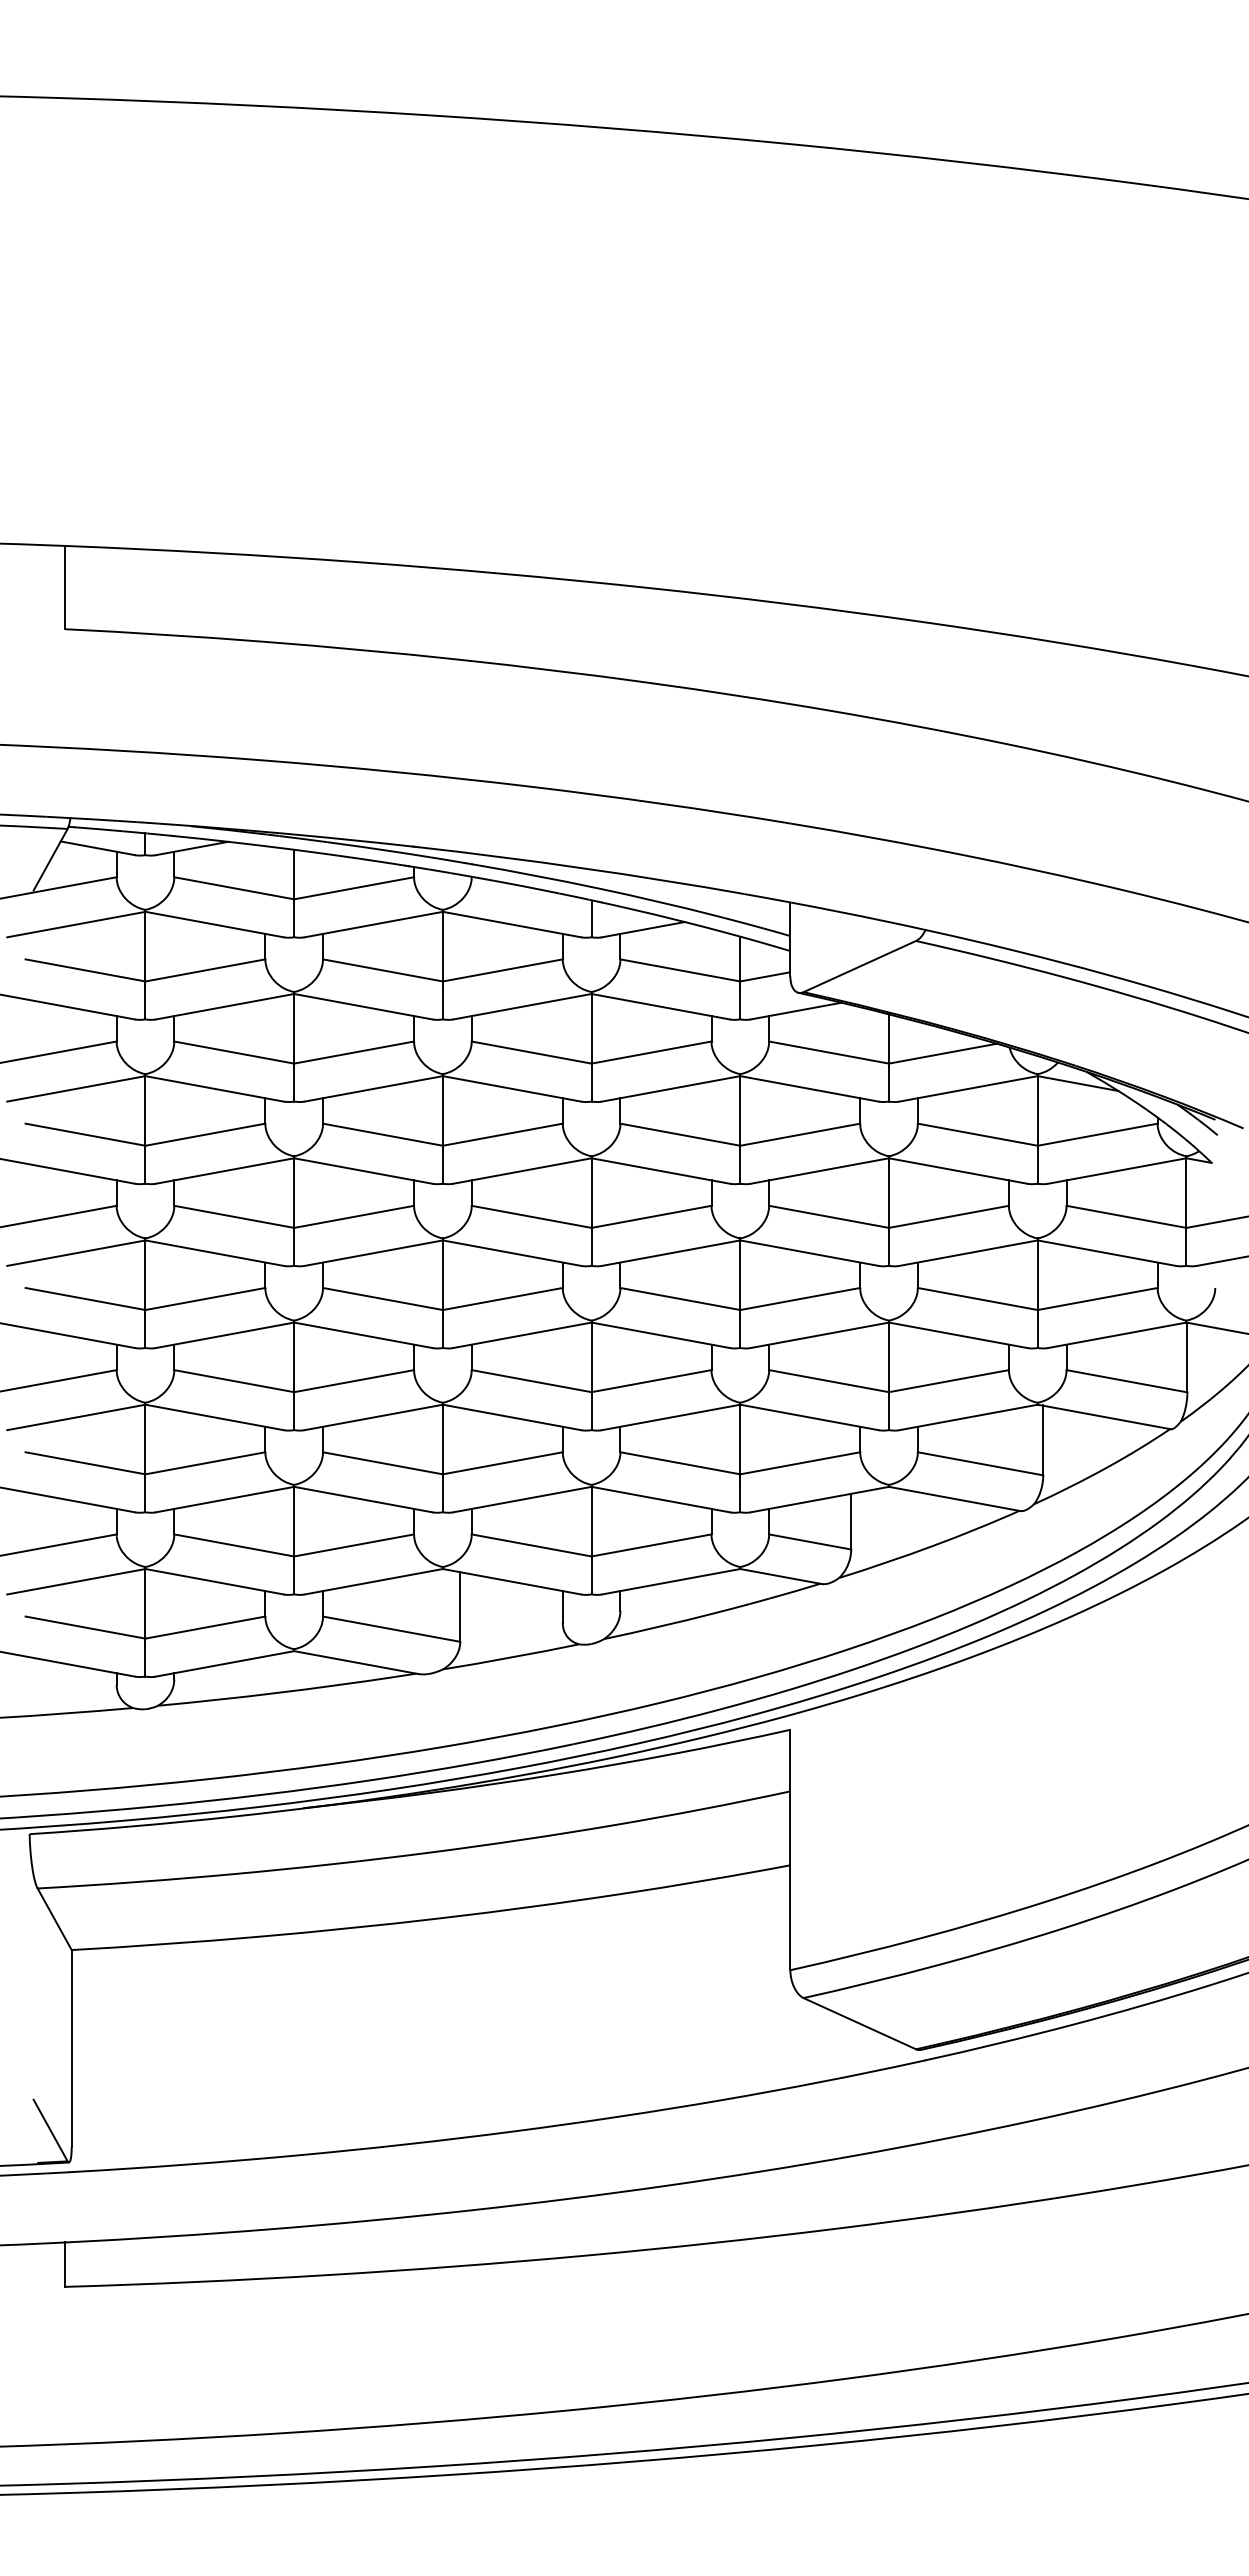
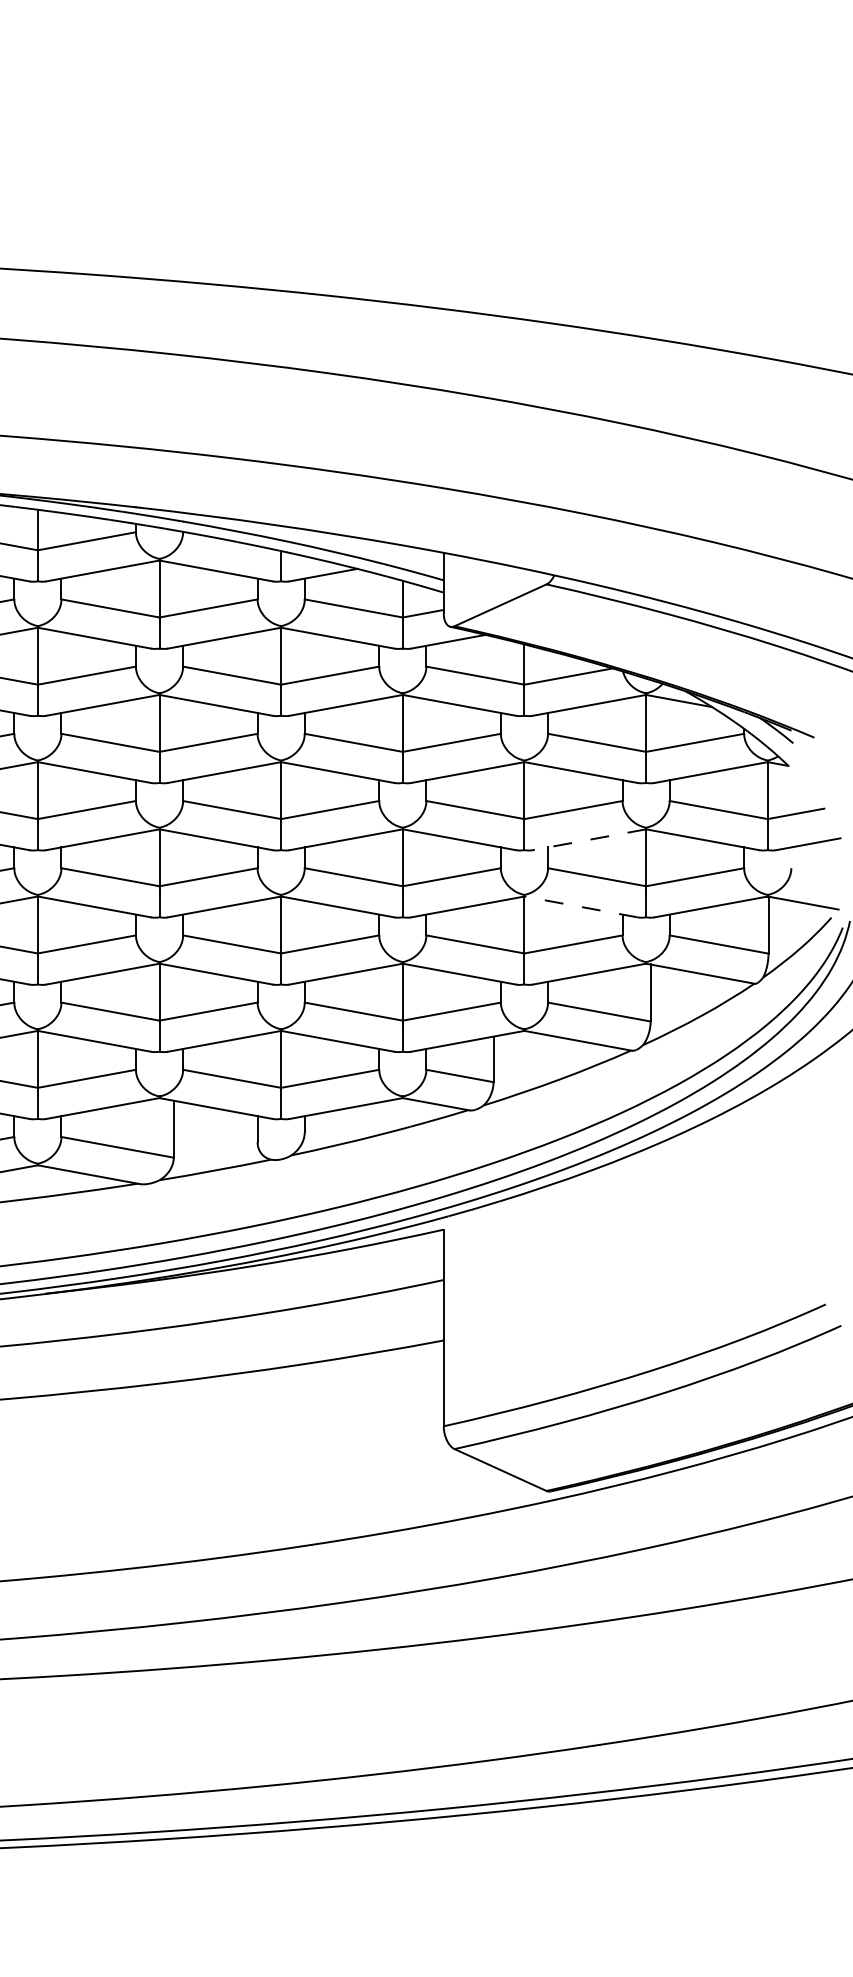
line: (968, 1253) -> (589, 840), solid -> dashed
line: (957, 1335) -> (580, 907), solid -> dashed

